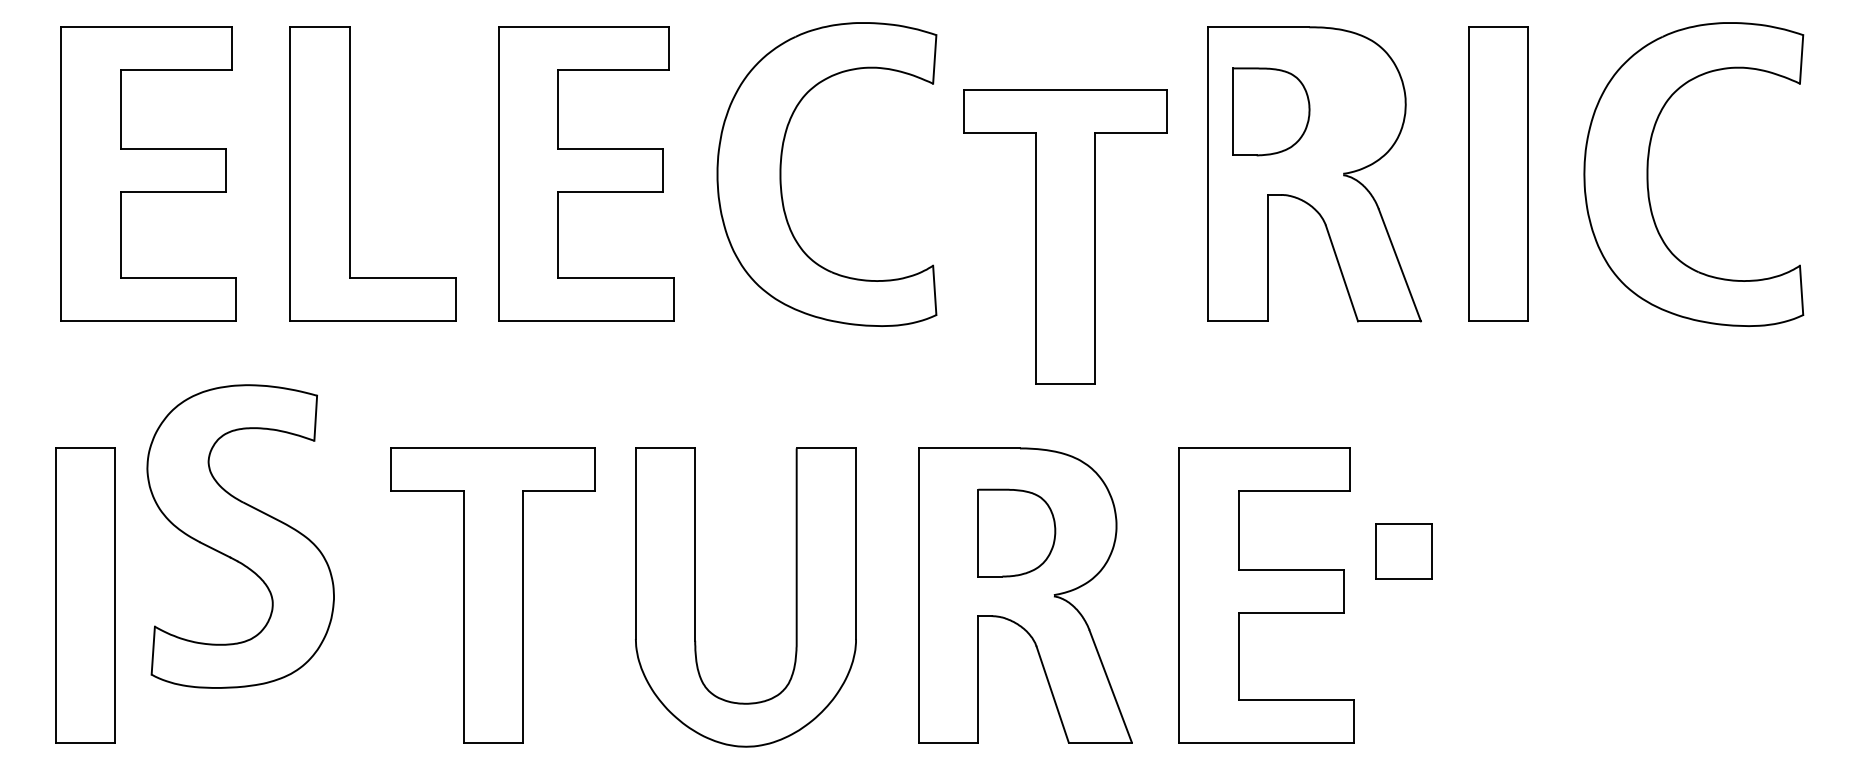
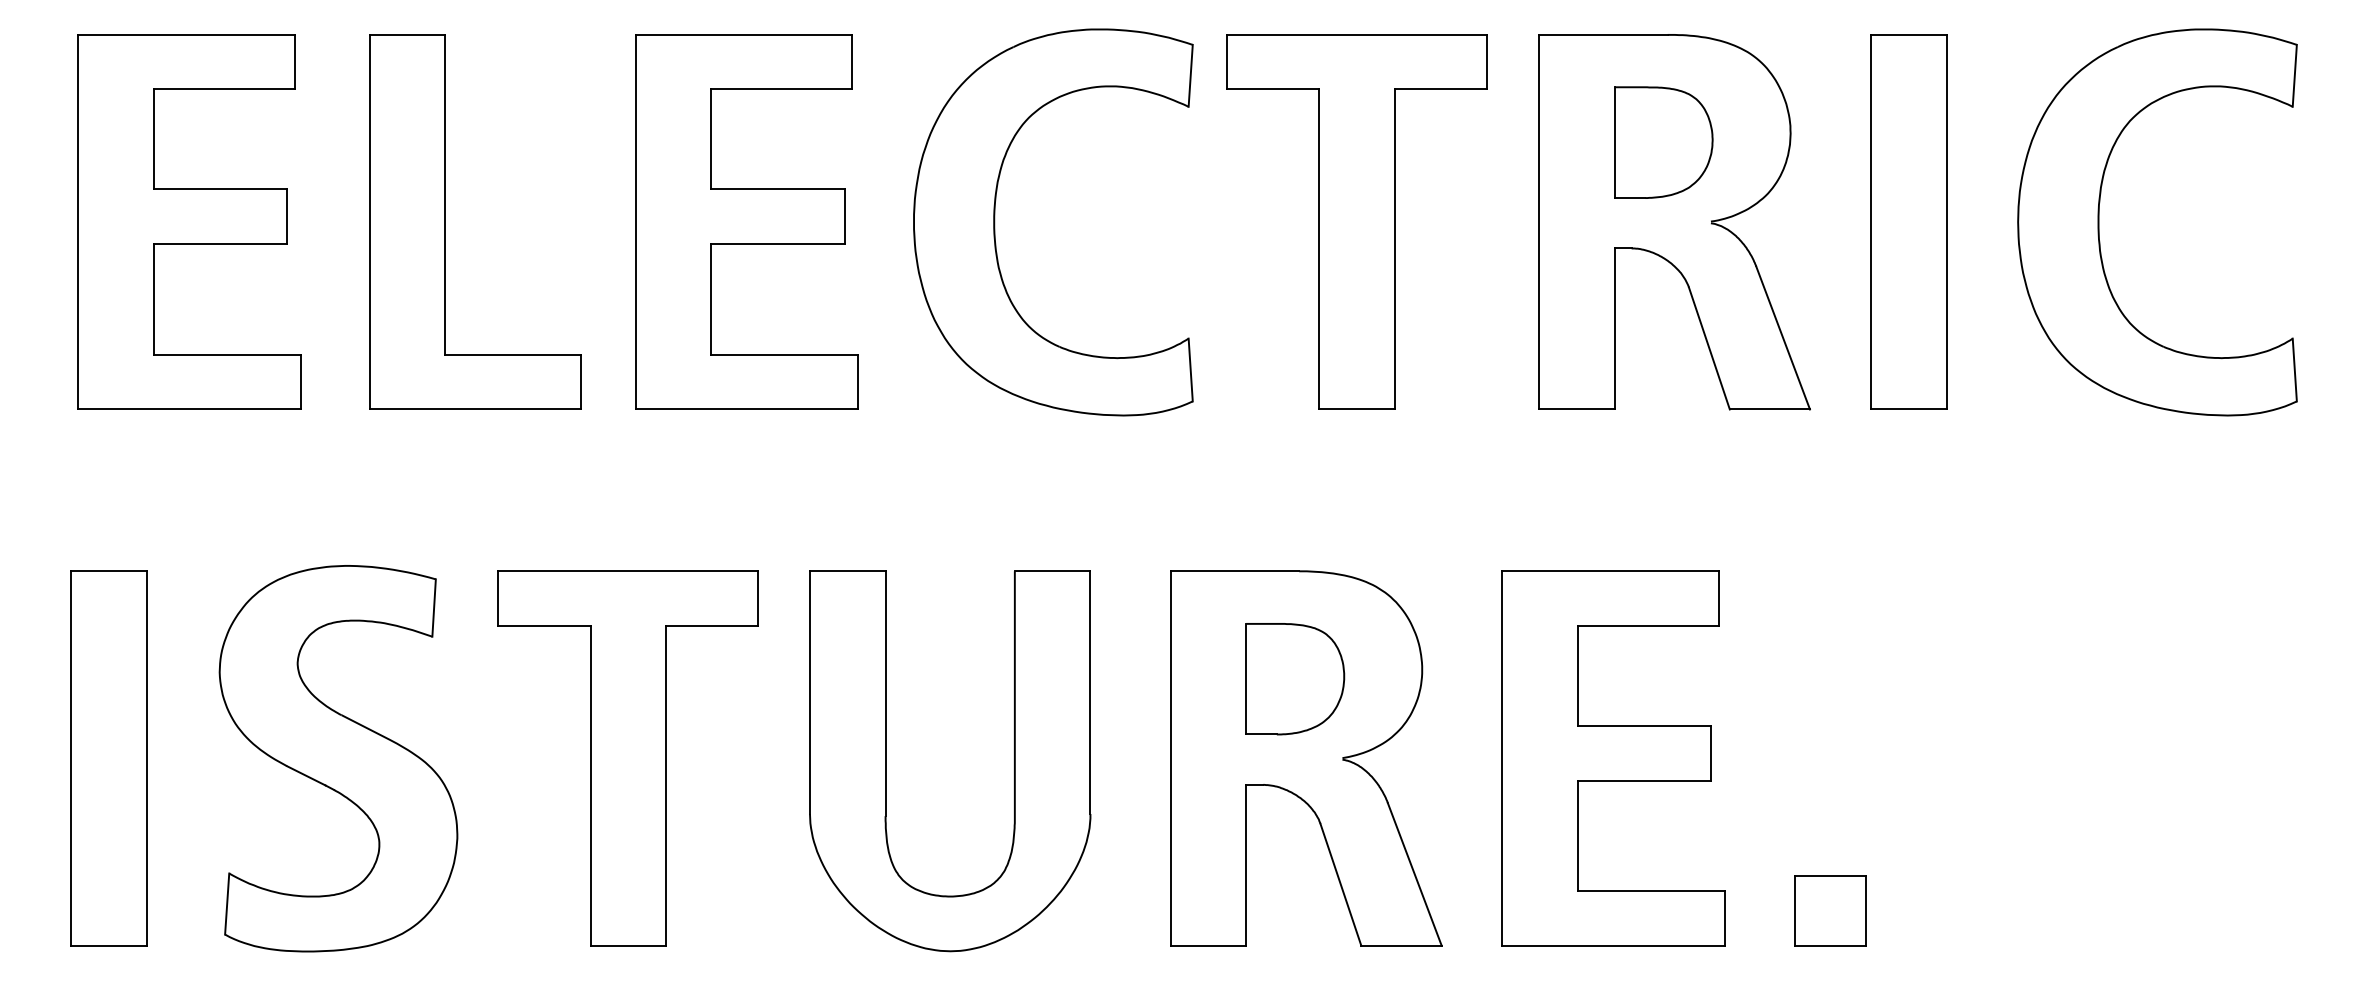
part: (1271, 111) -> (1664, 142), moved
part: (1065, 236) -> (1357, 221), moved
part: (240, 536) -> (338, 758), moved
part: (1403, 551) -> (1829, 911), moved

